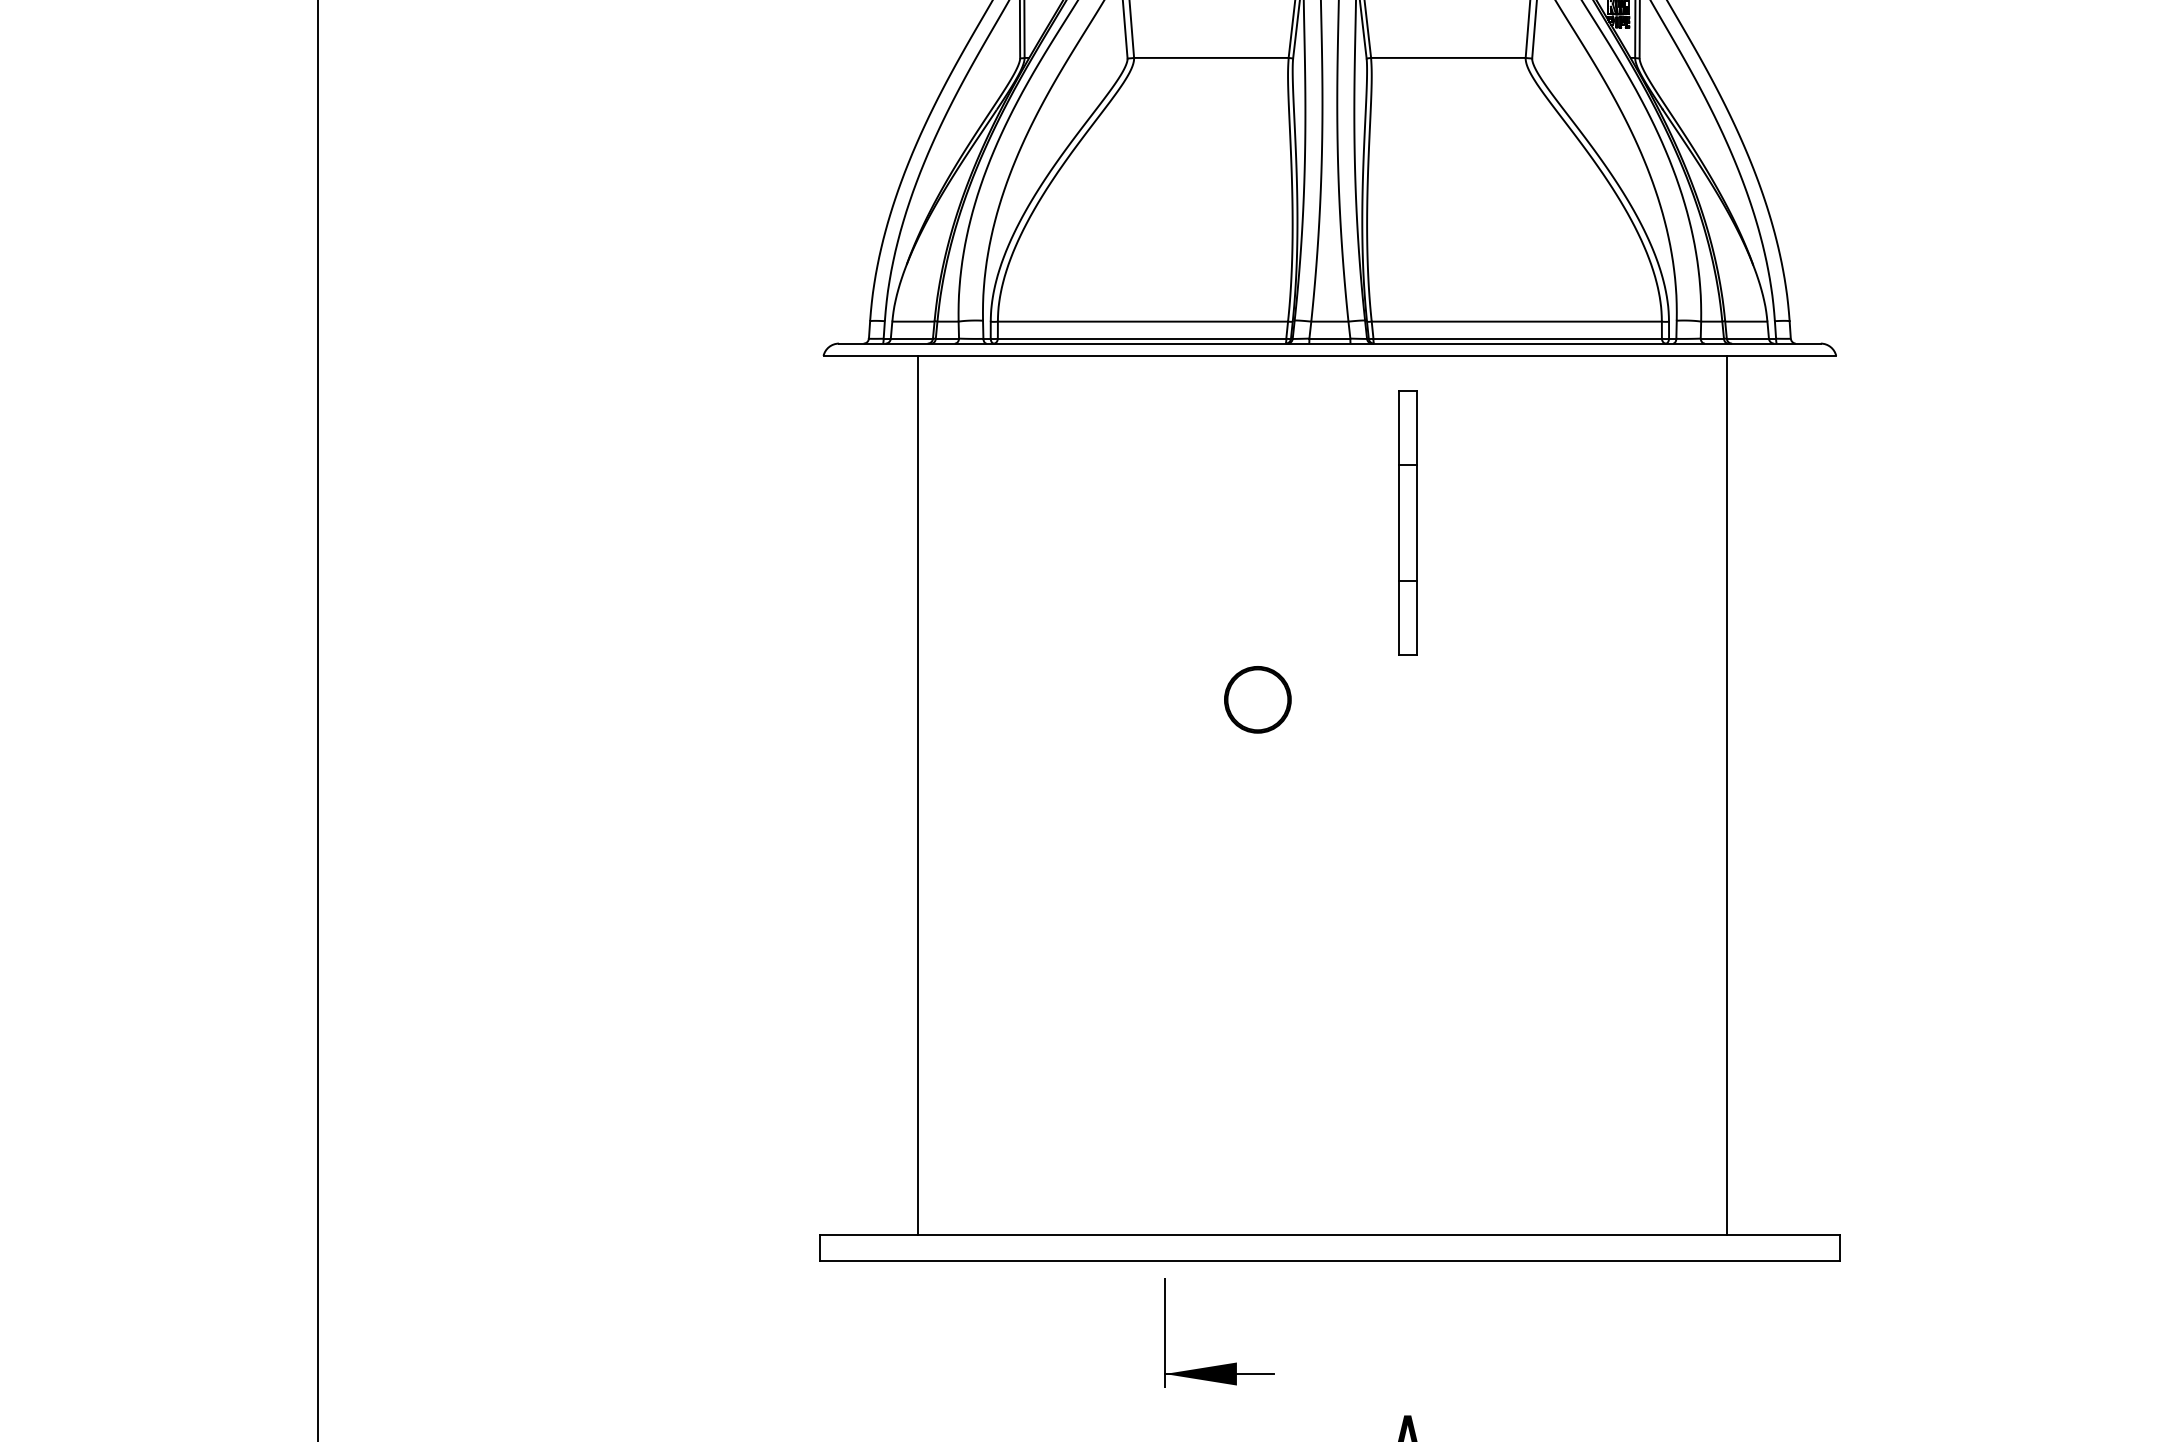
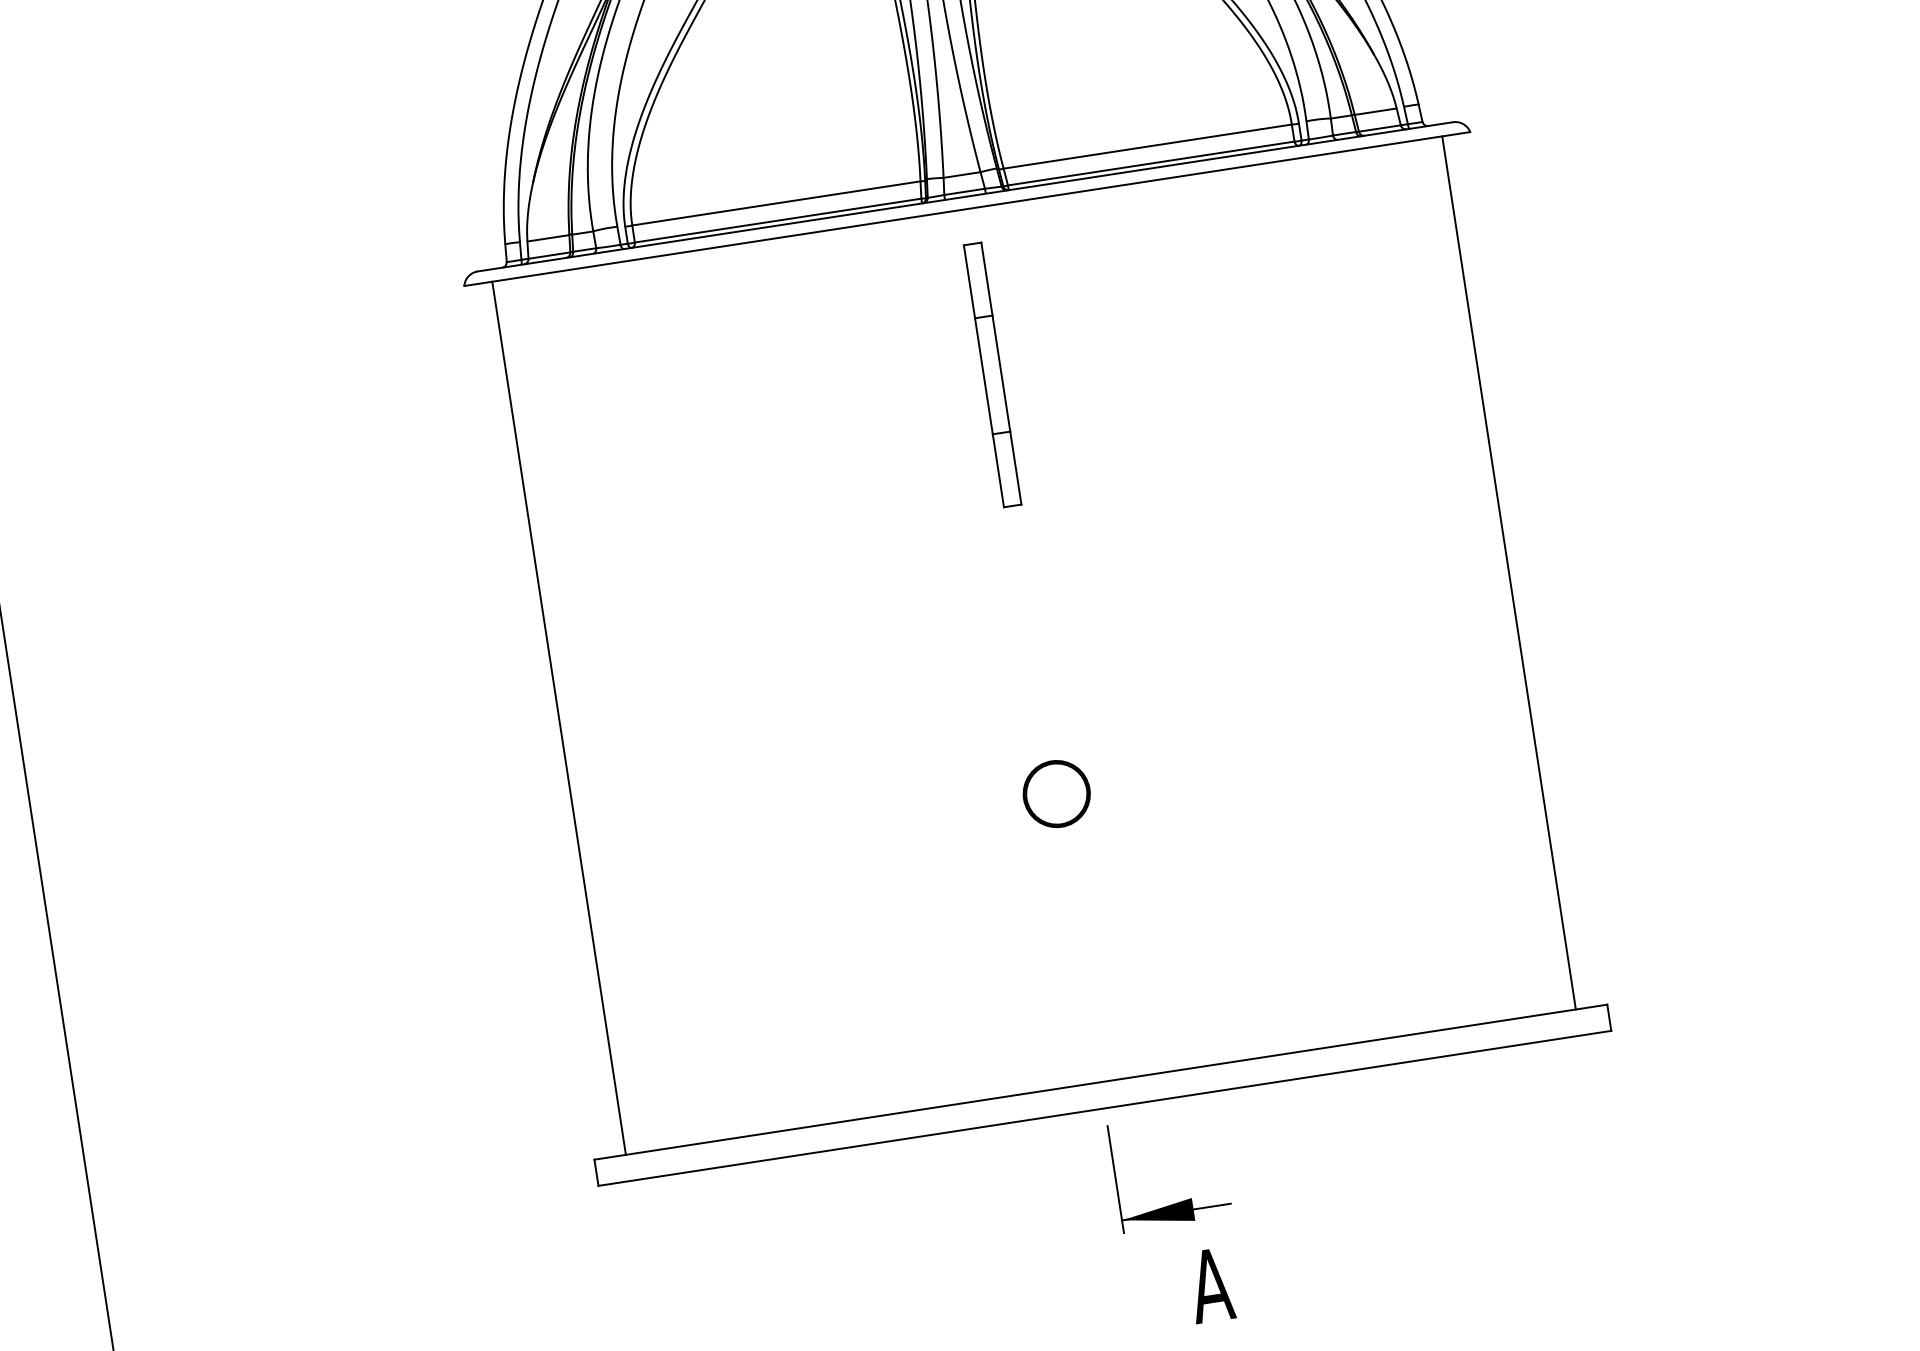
part: (1407, 522) -> (992, 374), moved
part: (1257, 699) -> (1056, 793), moved
line: (917, 794) -> (558, 717), moved
line: (1727, 794) -> (1509, 571), moved
part: (1222, 1364) -> (1177, 1202), moved

